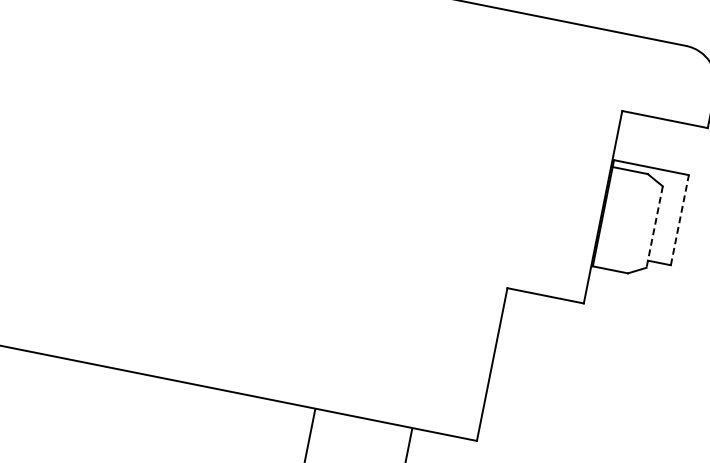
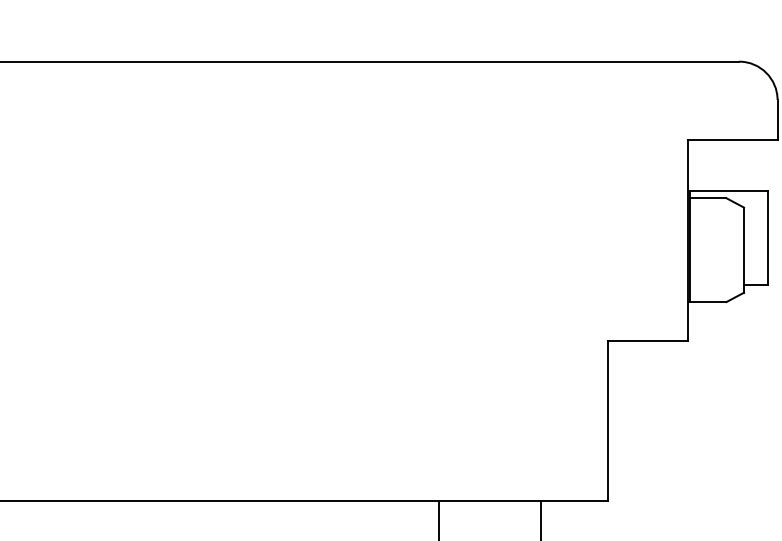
line: (679, 219) -> (767, 237), dashed -> solid
line: (655, 227) -> (744, 250), dashed -> solid

